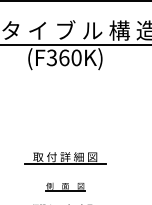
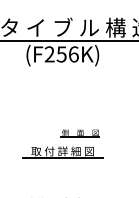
text: (63, 57) -> (60, 54), (F360K) -> (F256K)
part: (65, 186) -> (80, 133), moved

